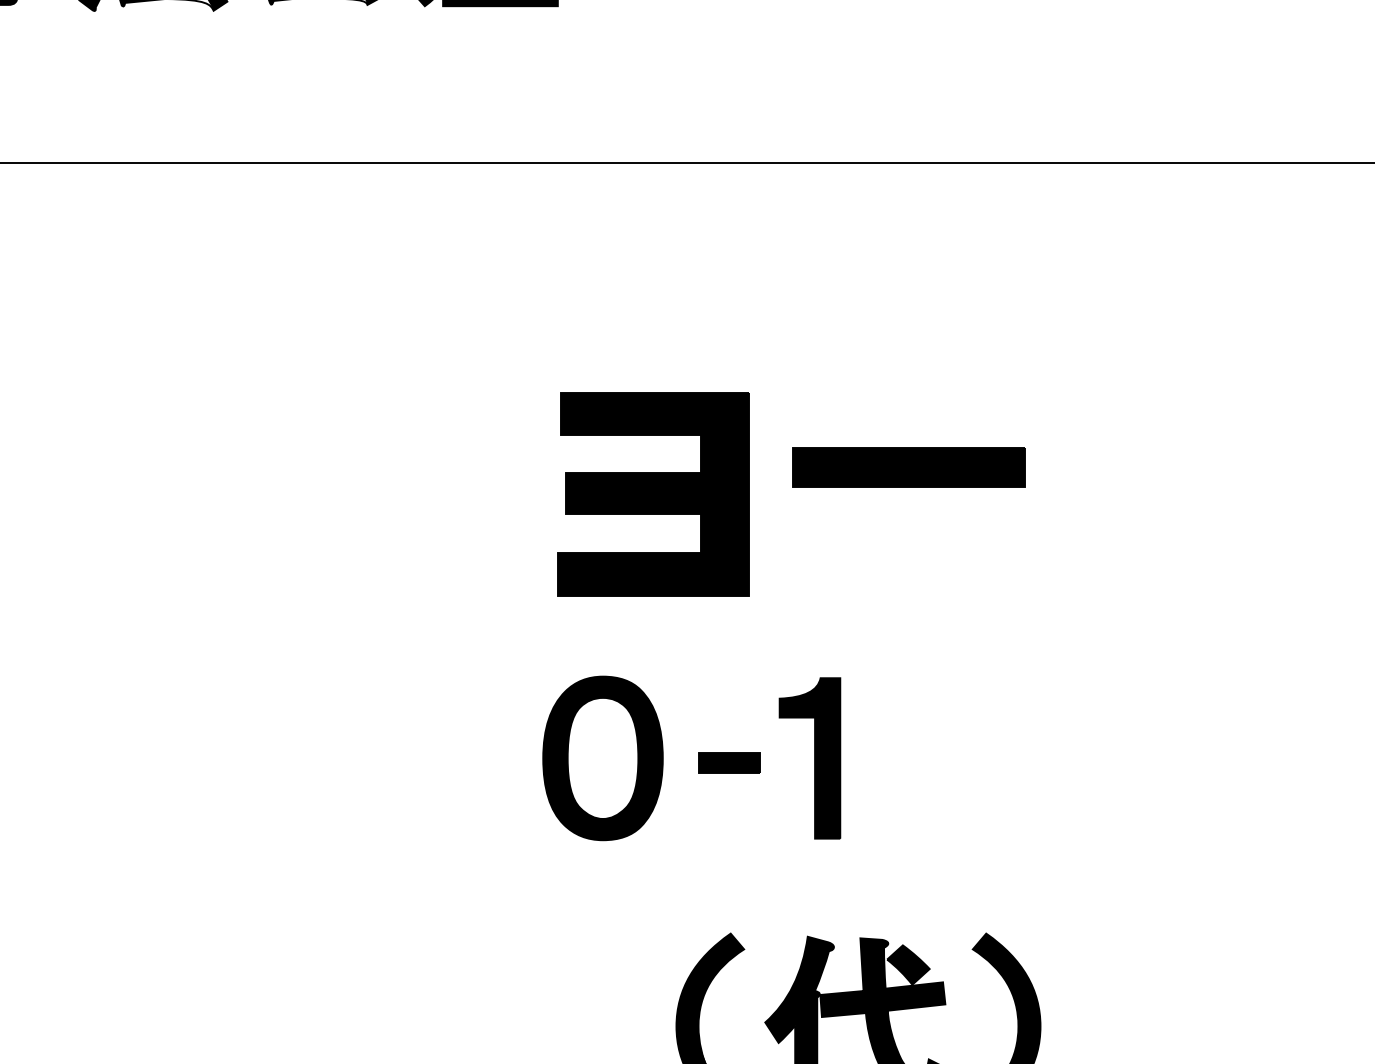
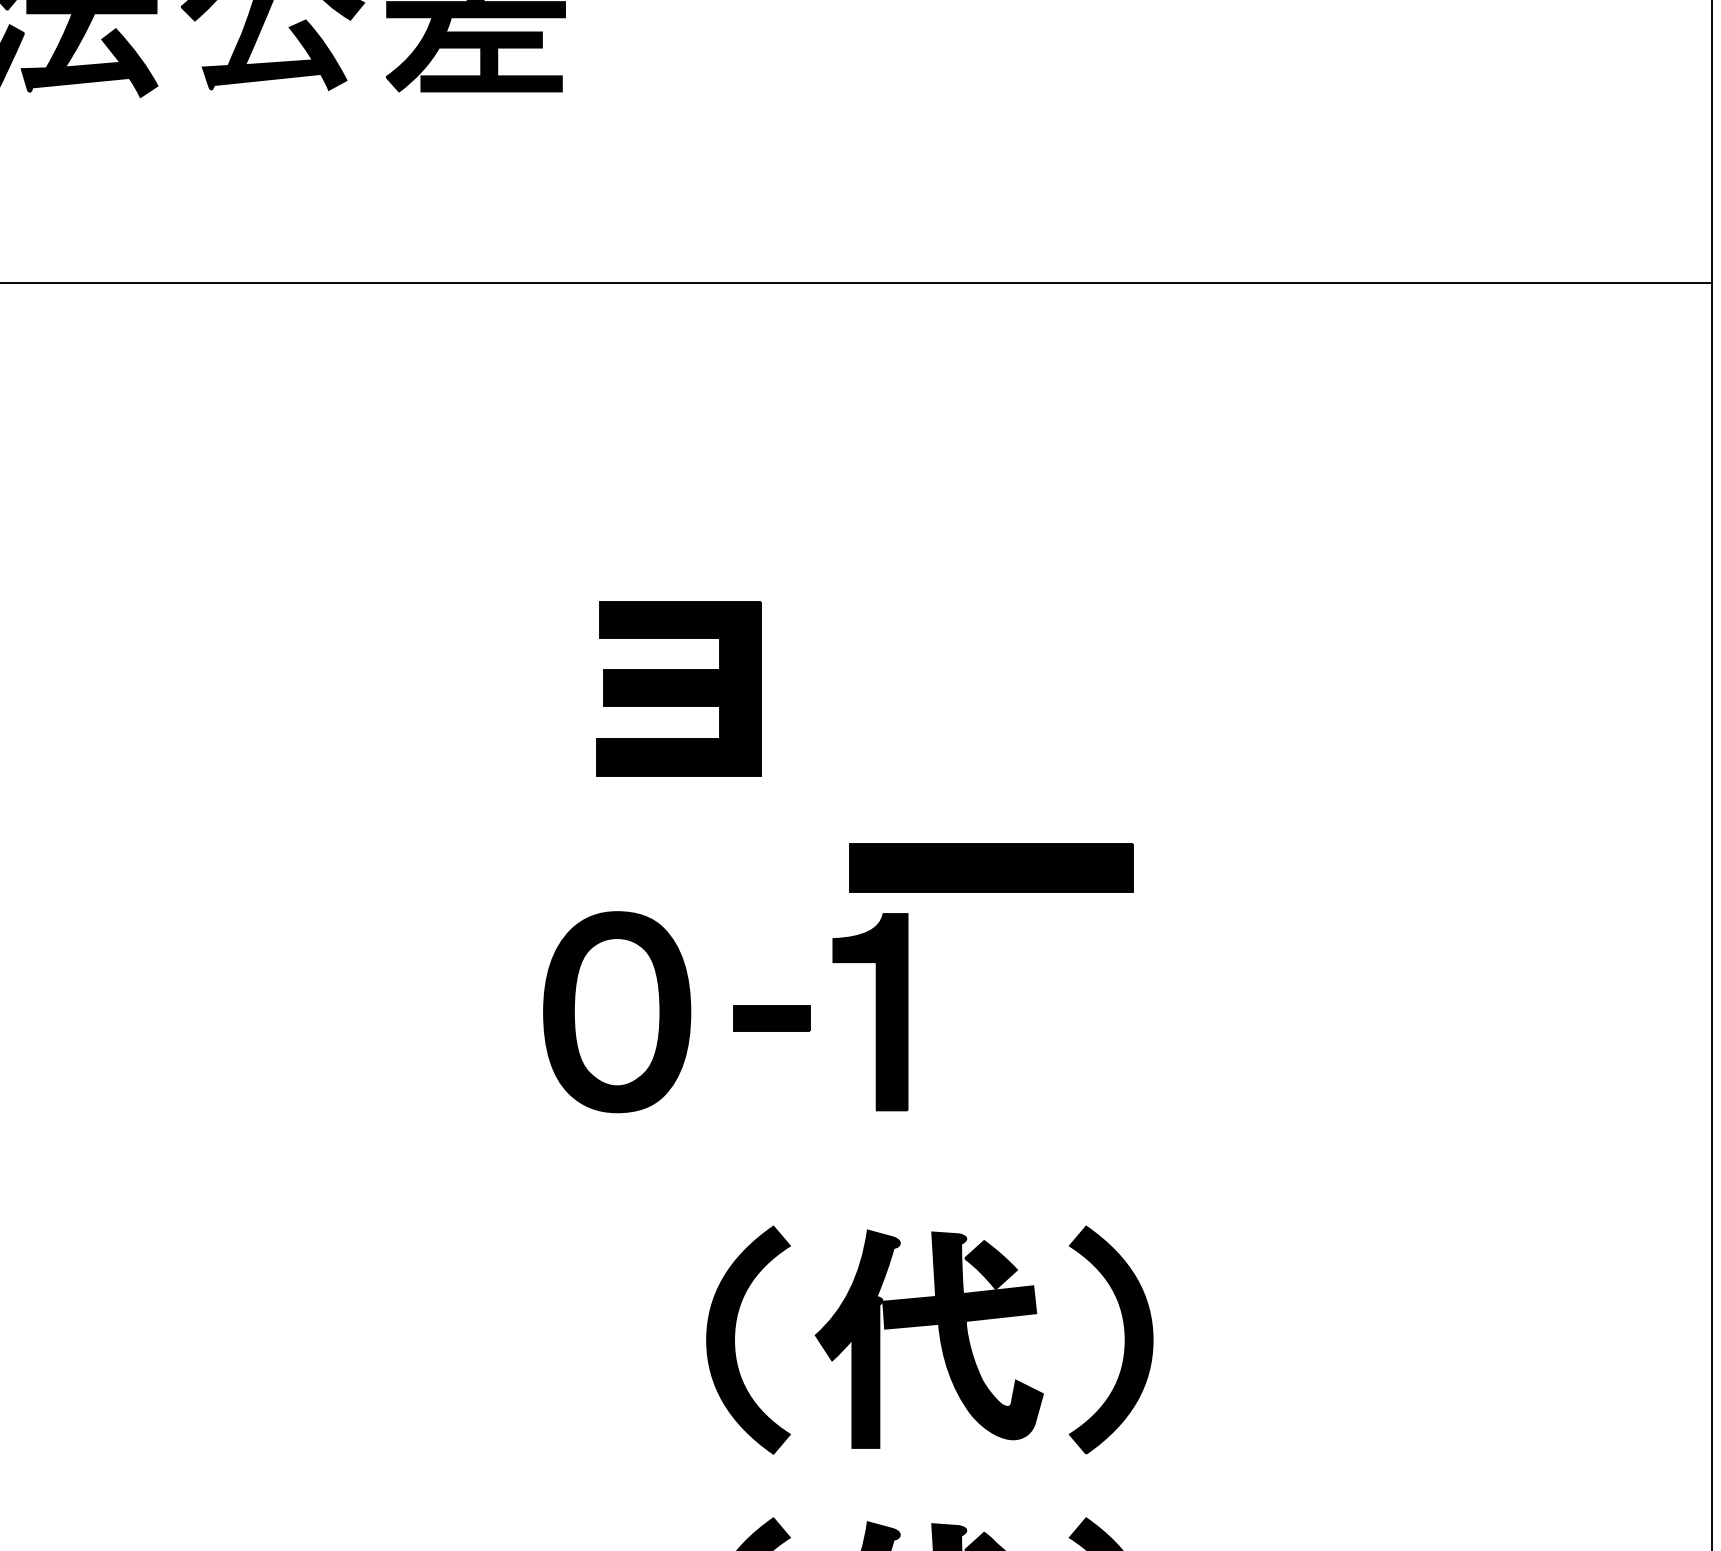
part: (908, 467) -> (991, 867), moved
part: (653, 493) -> (678, 688), size x0.7

